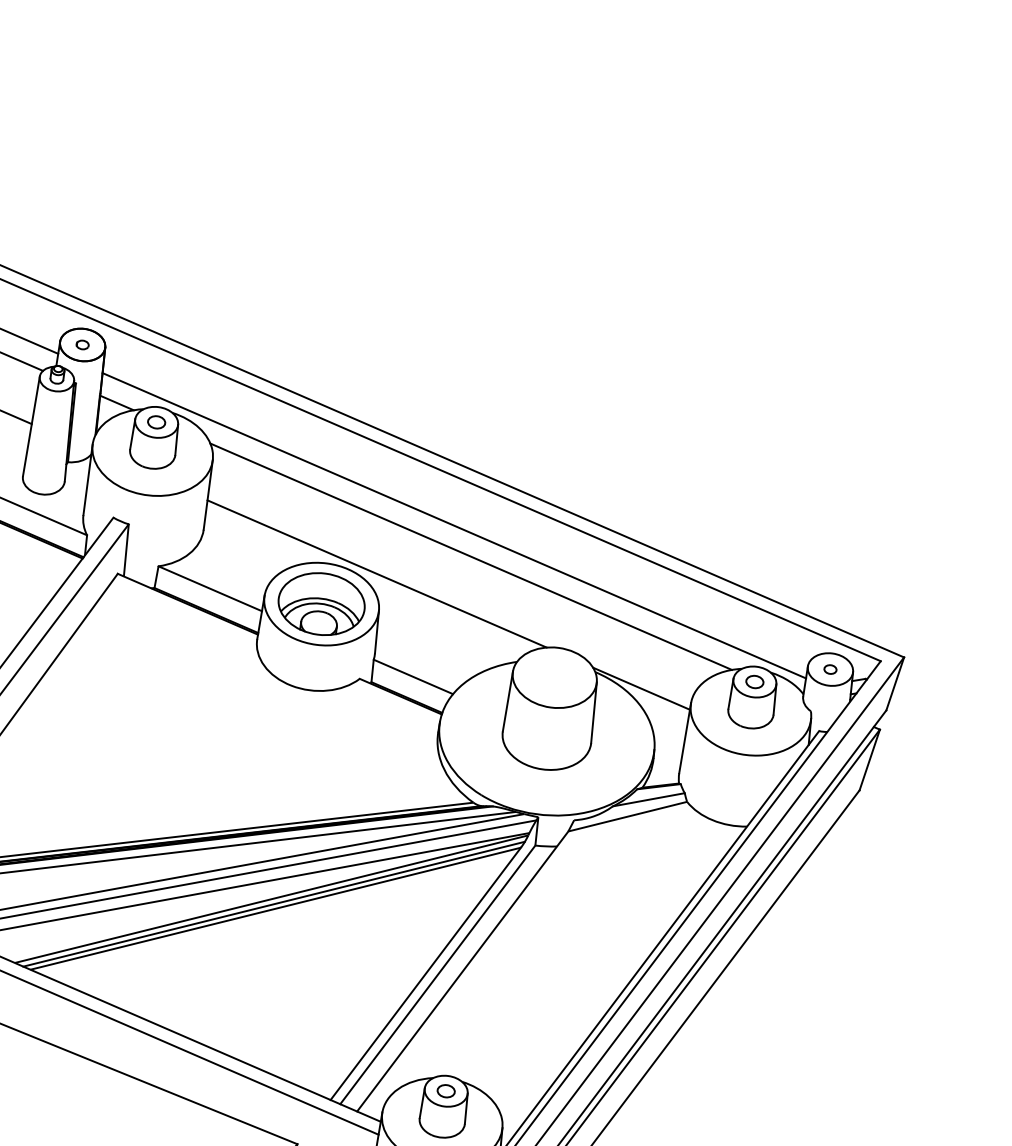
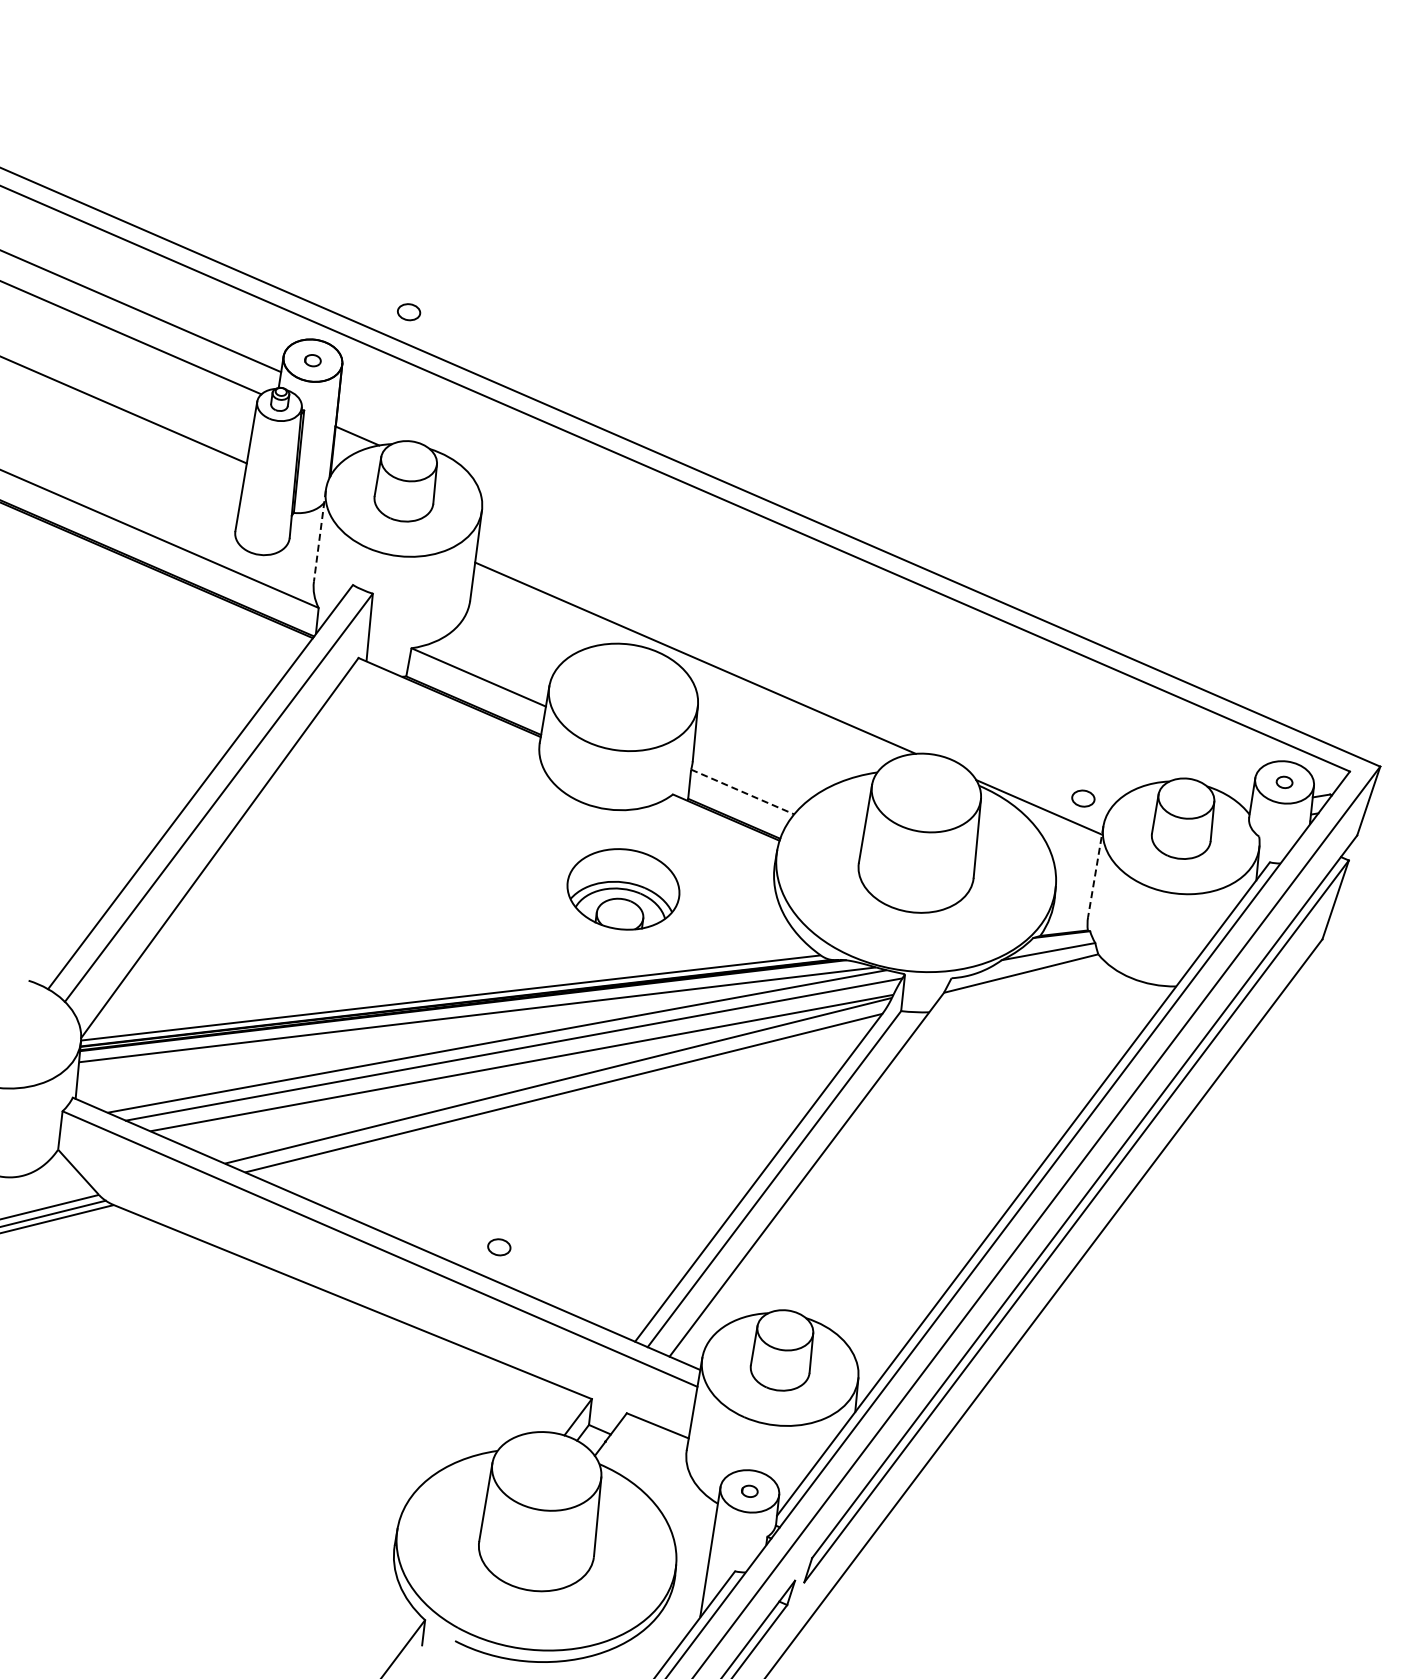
part: (156, 422) -> (409, 312), moved
line: (87, 480) -> (319, 536), solid -> dashed
line: (454, 525) -> (795, 595), removed
line: (470, 556) -> (817, 635), removed
part: (321, 604) -> (623, 889), moved
line: (414, 677) -> (743, 792), solid -> dashed
part: (754, 681) -> (1083, 798), moved
line: (684, 738) -> (1095, 872), solid -> dashed
line: (273, 904) -> (561, 1087), removed
part: (446, 1091) -> (499, 1247), moved

